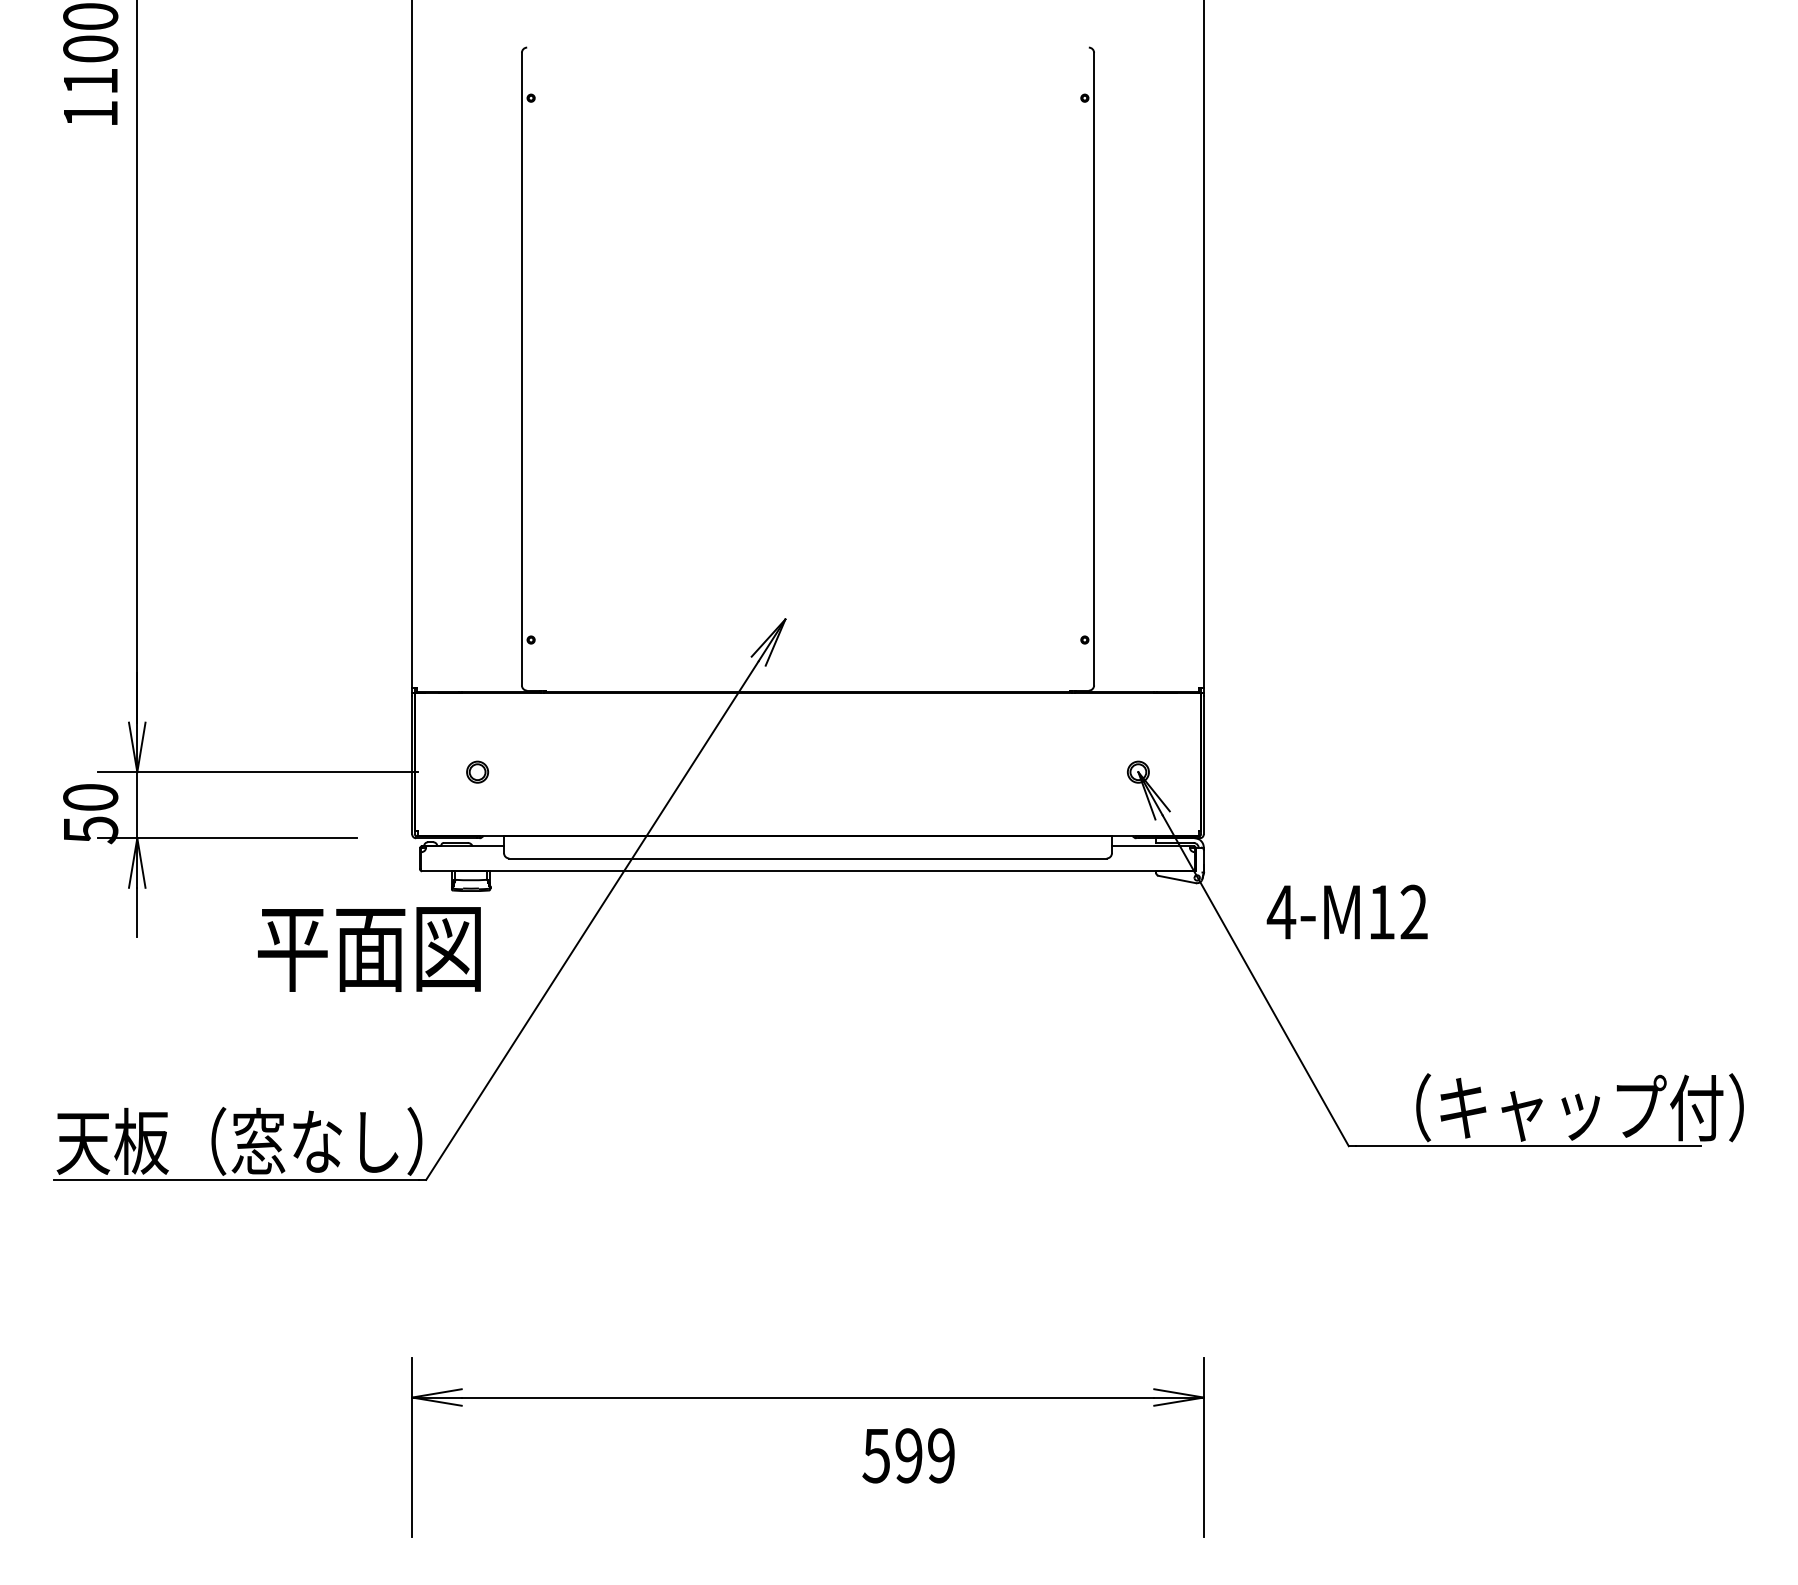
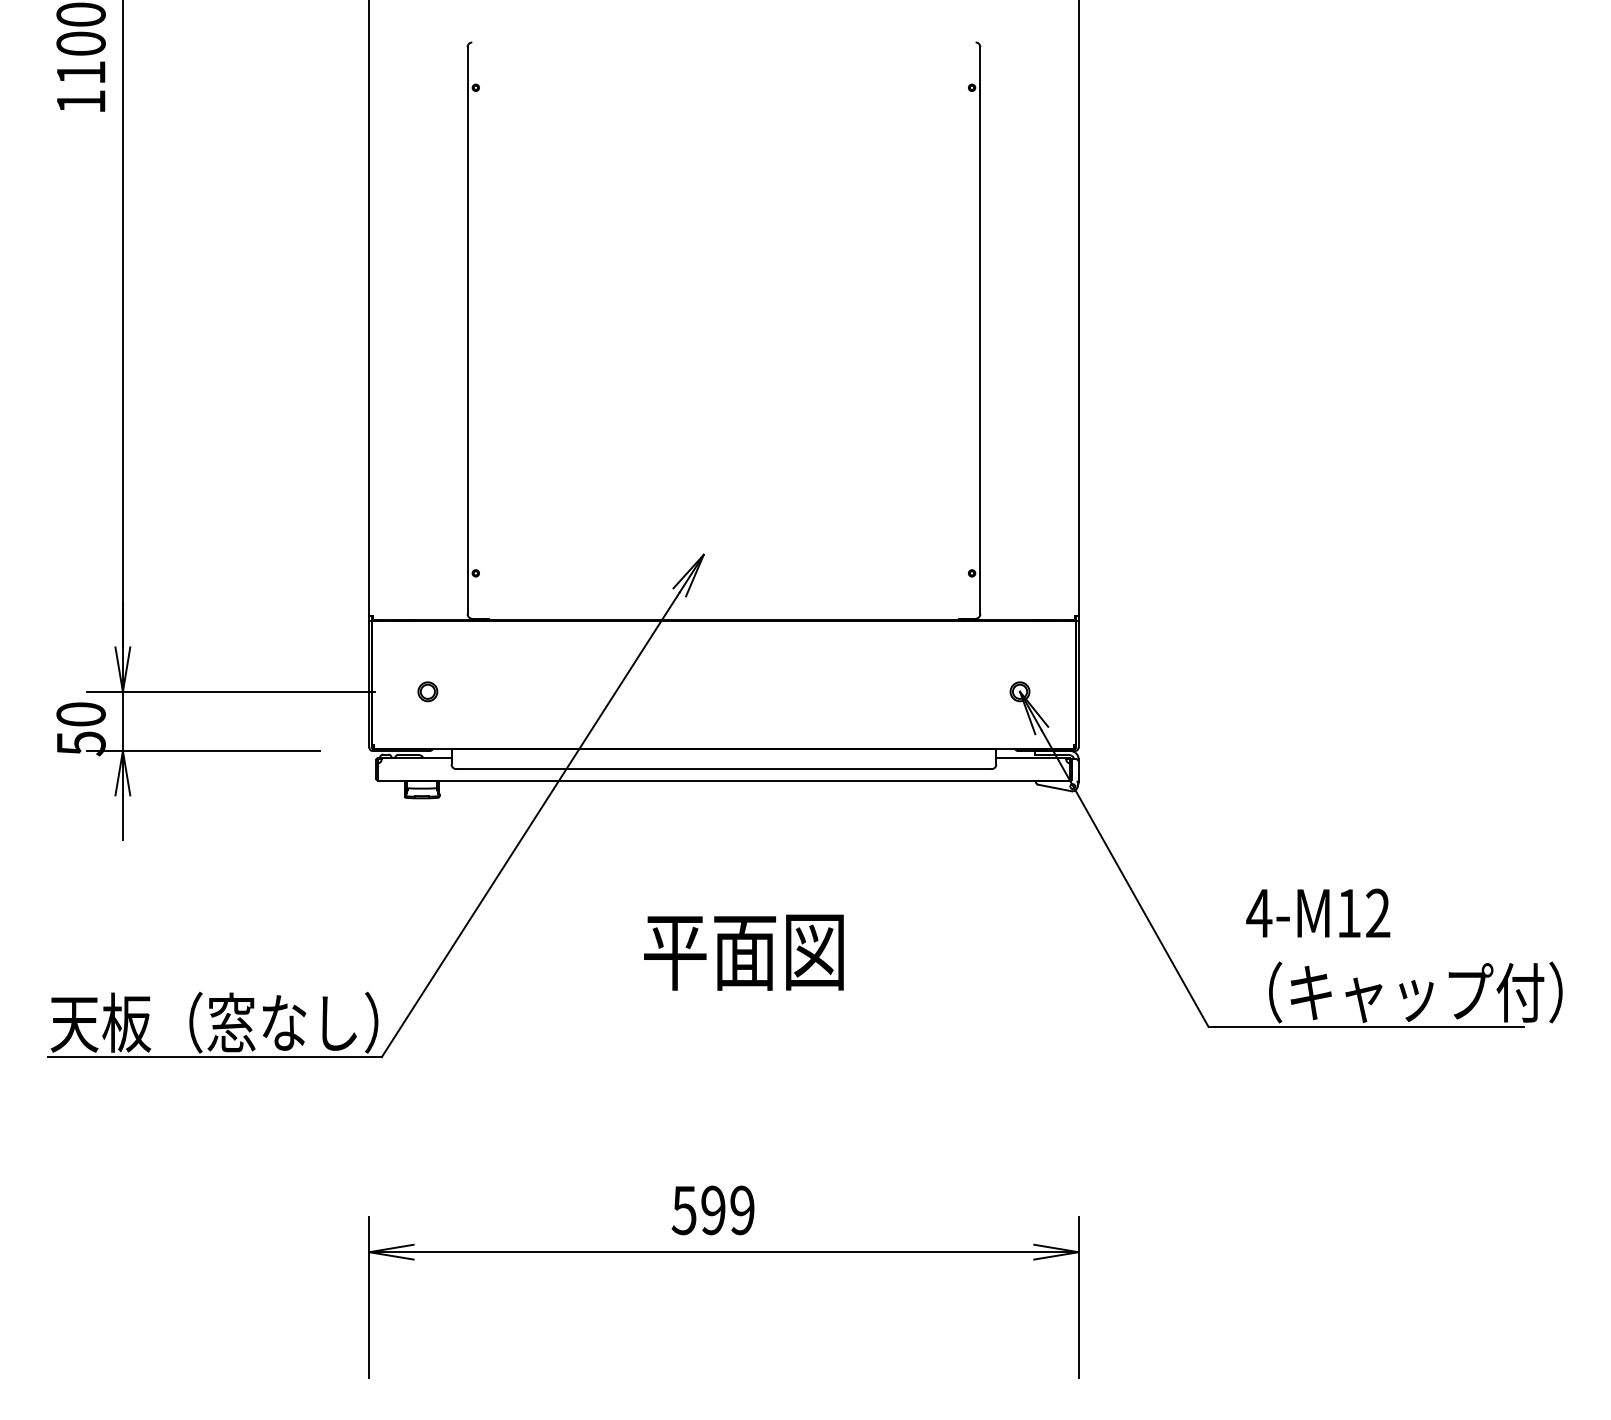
text: (1347, 911) -> (1318, 912), moved
text: (368, 949) -> (743, 952), moved
text: (907, 1455) -> (712, 1210), moved

